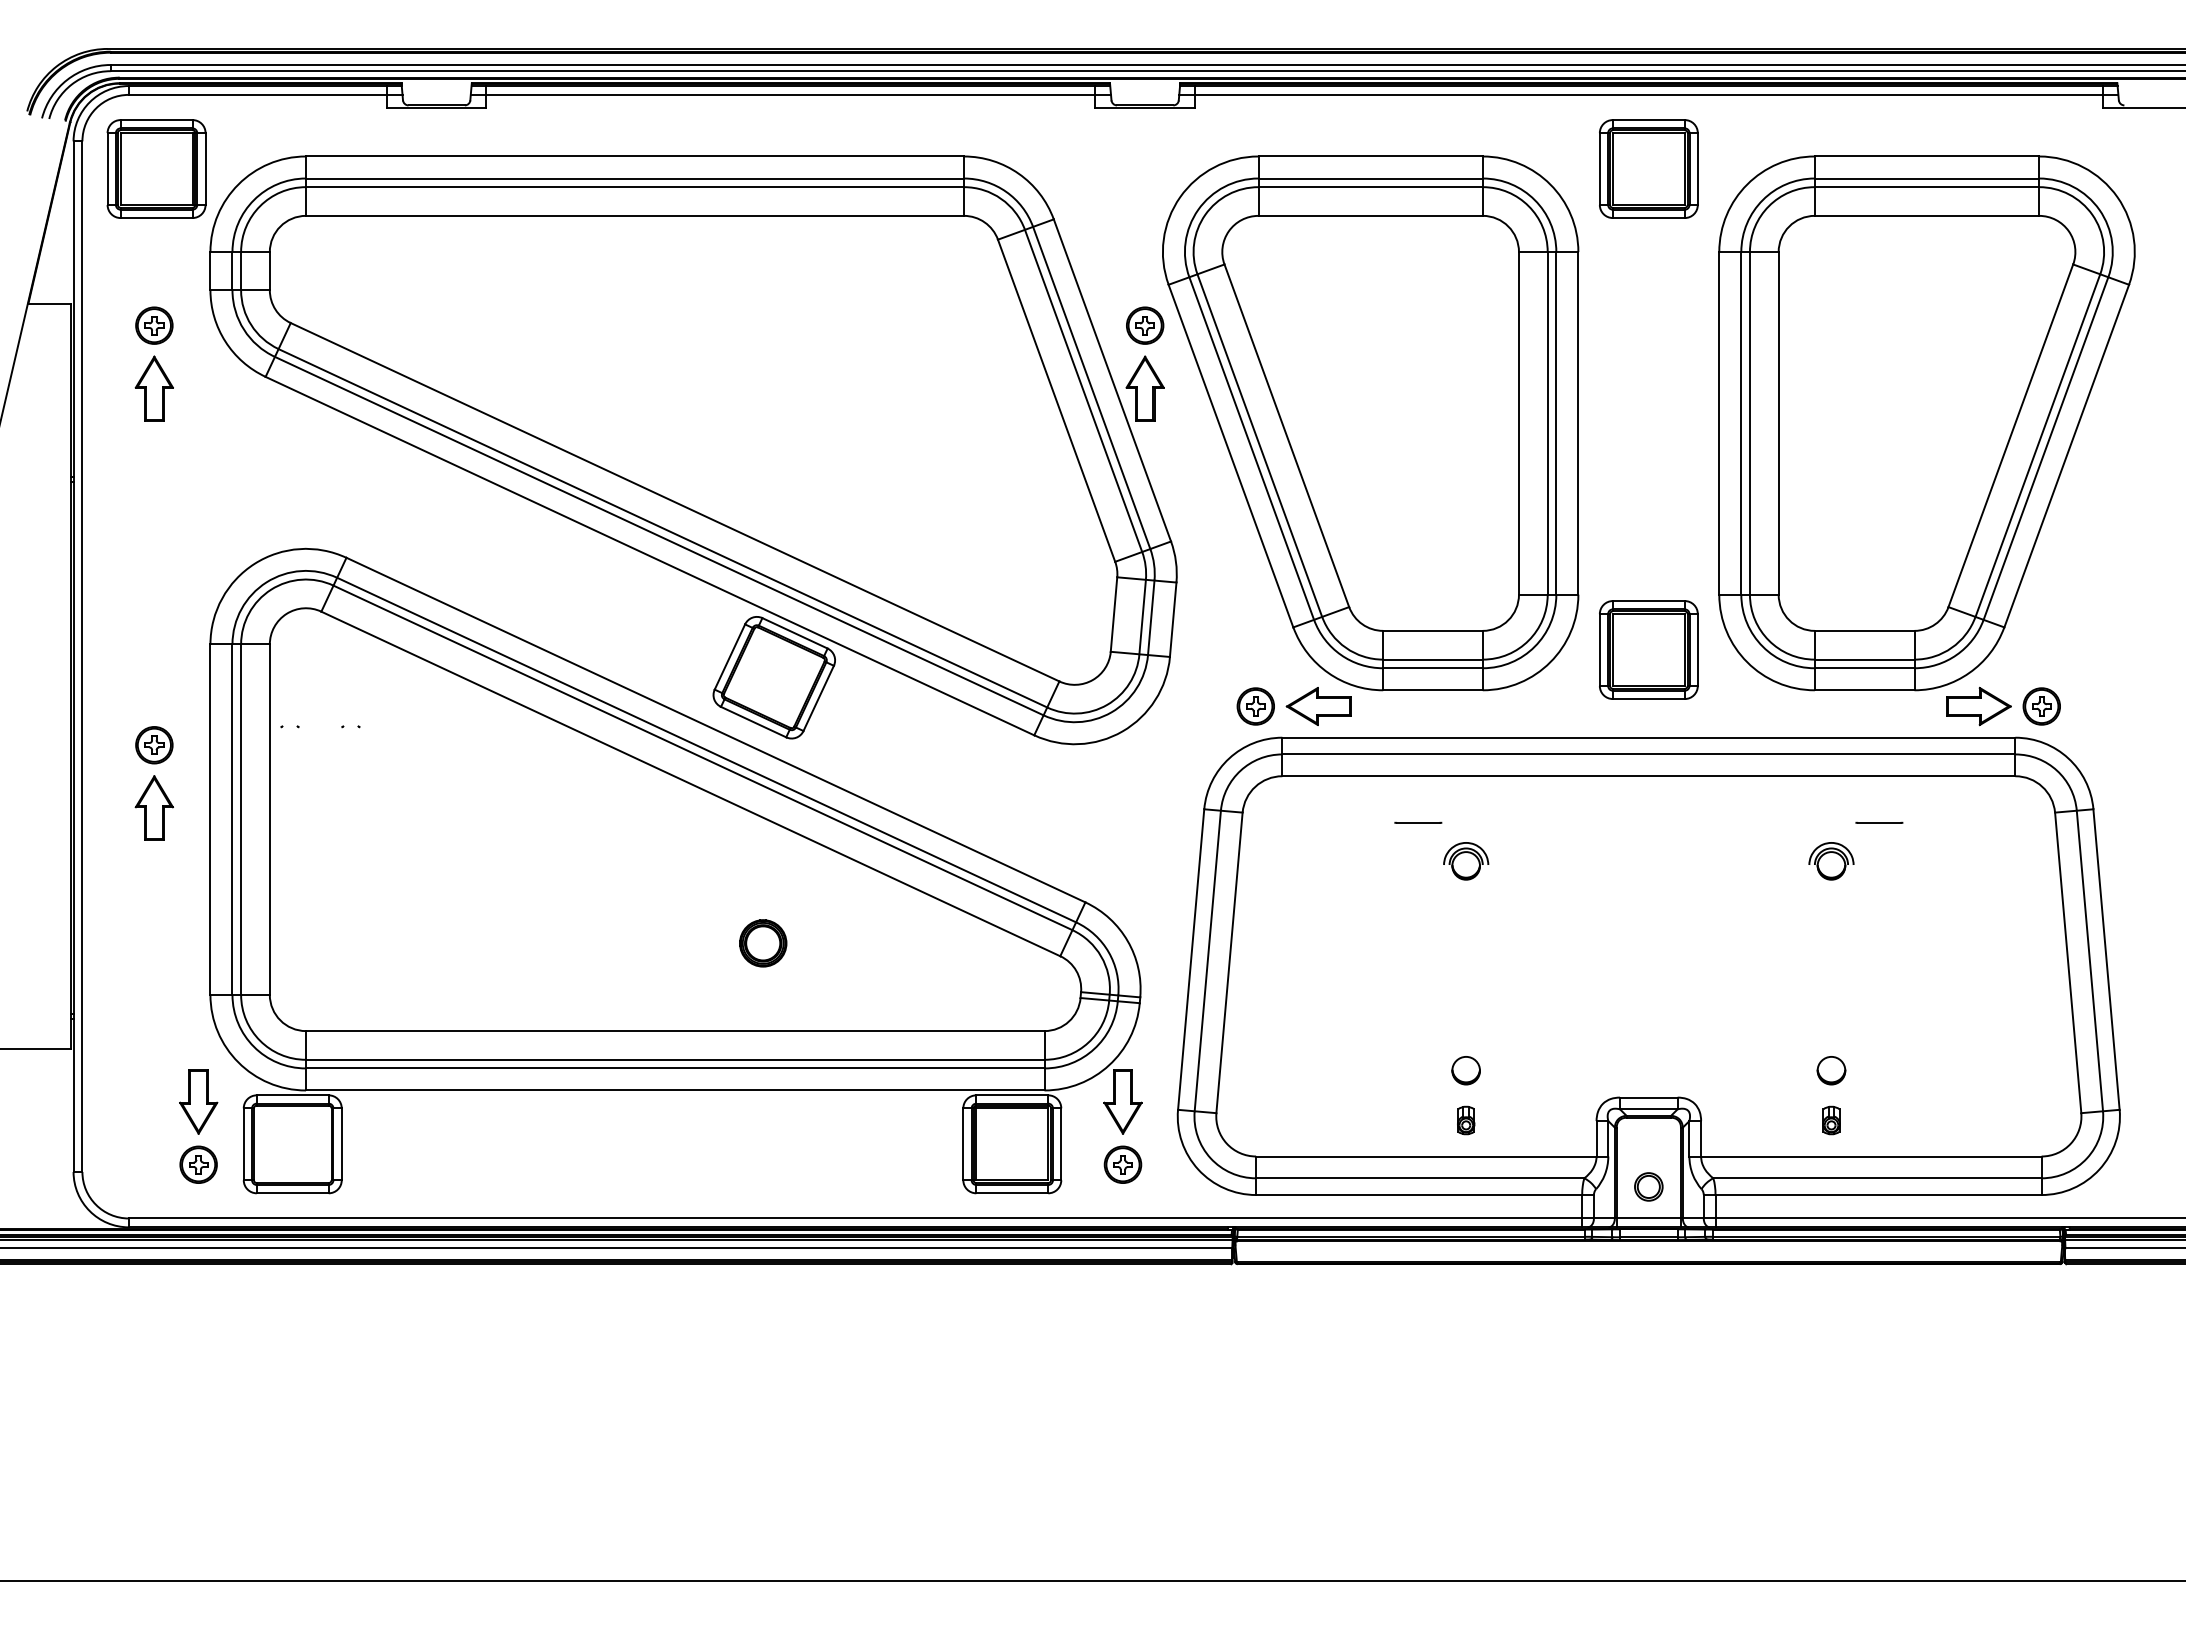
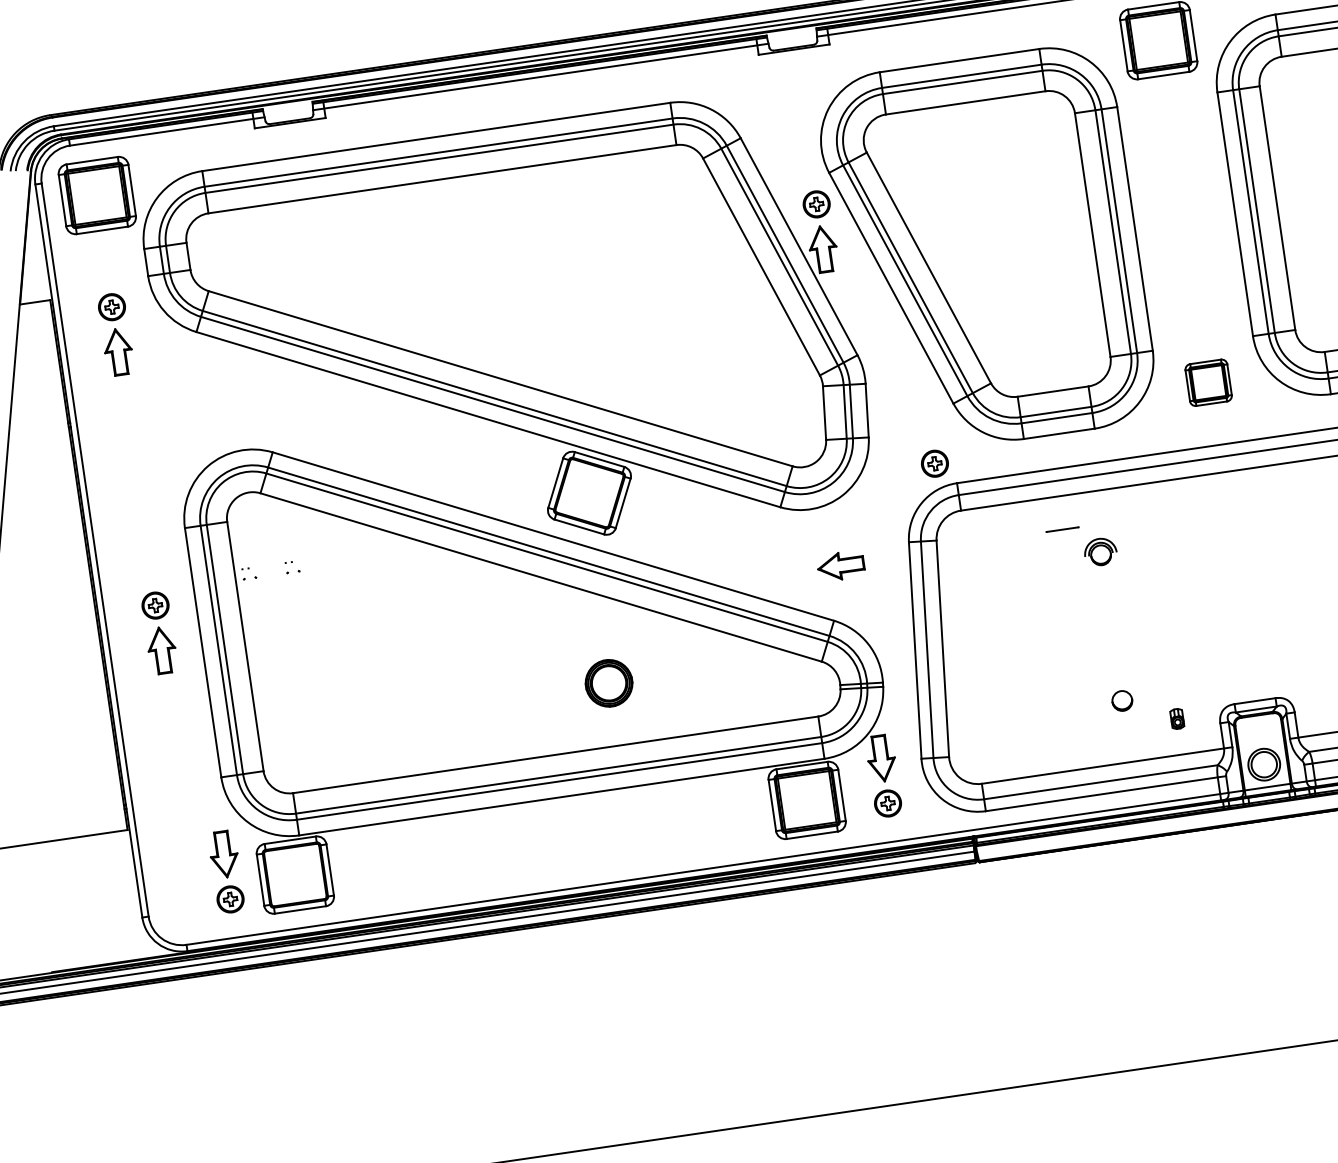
part: (1648, 649) -> (1208, 382), size x0.6
part: (1318, 706) -> (840, 566), moved
part: (763, 943) -> (609, 683), size x1.4
part: (1466, 1120) -> (1177, 718), moved
part: (1648, 1186) -> (1264, 764), size x1.6

